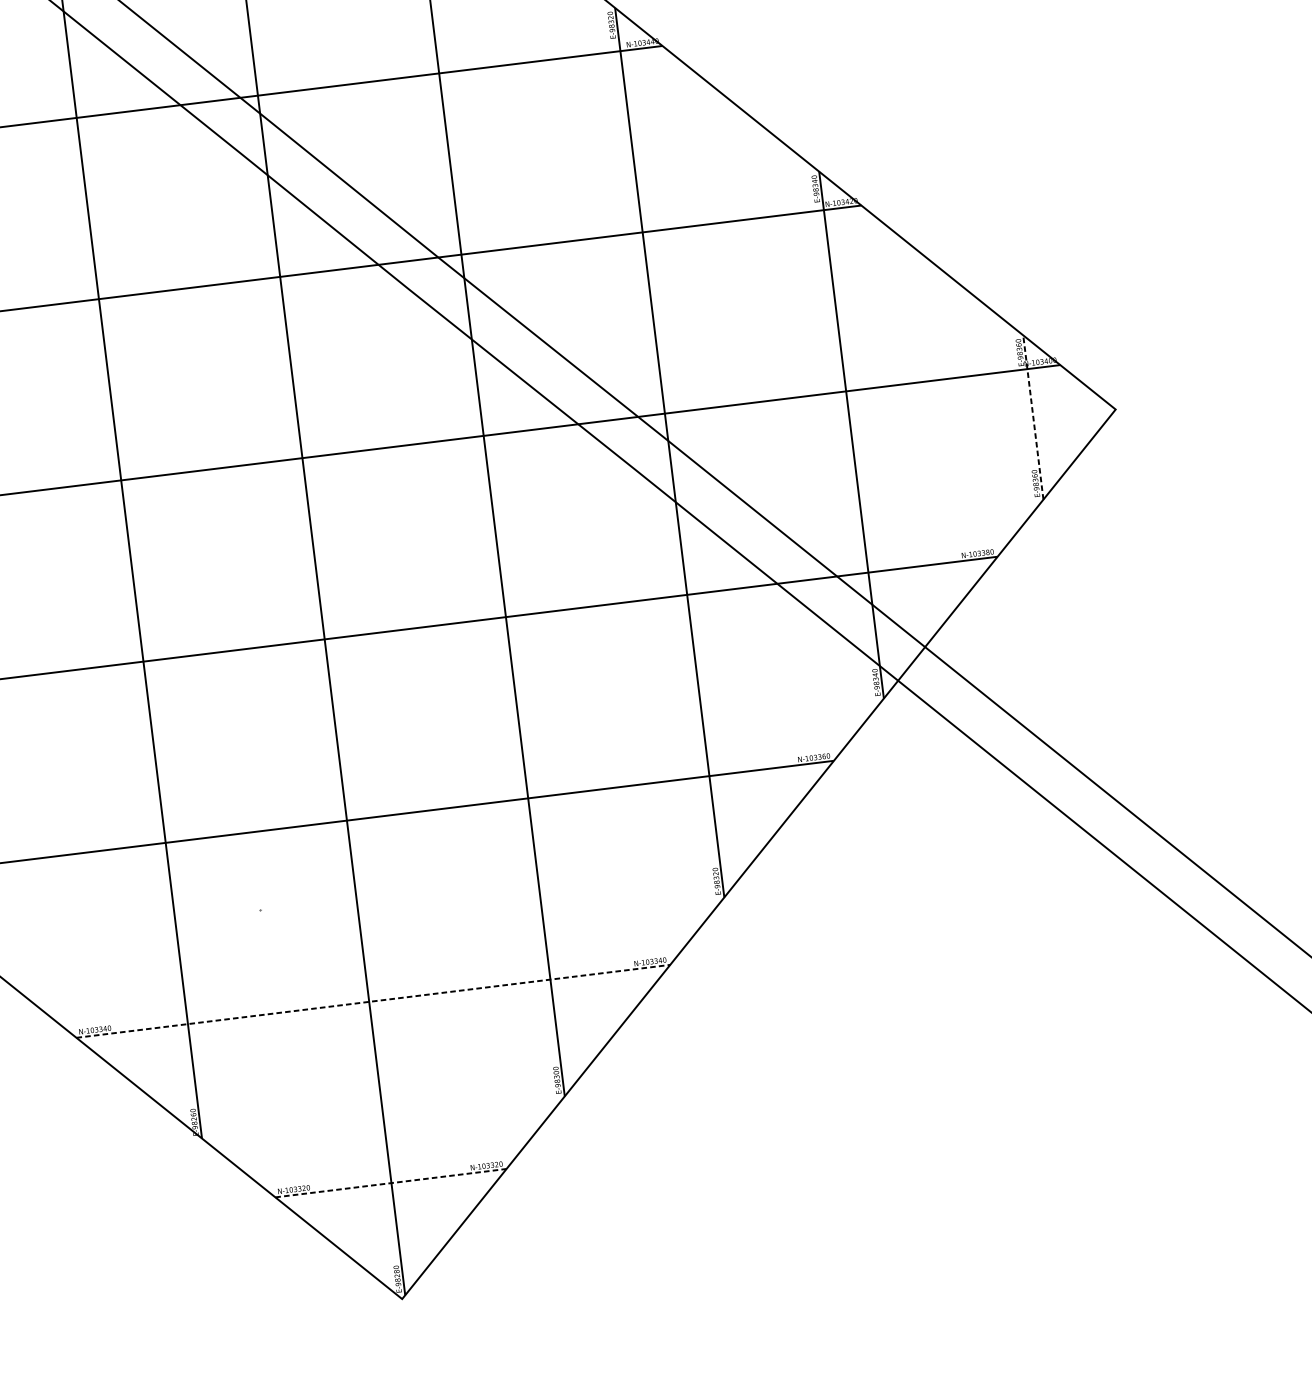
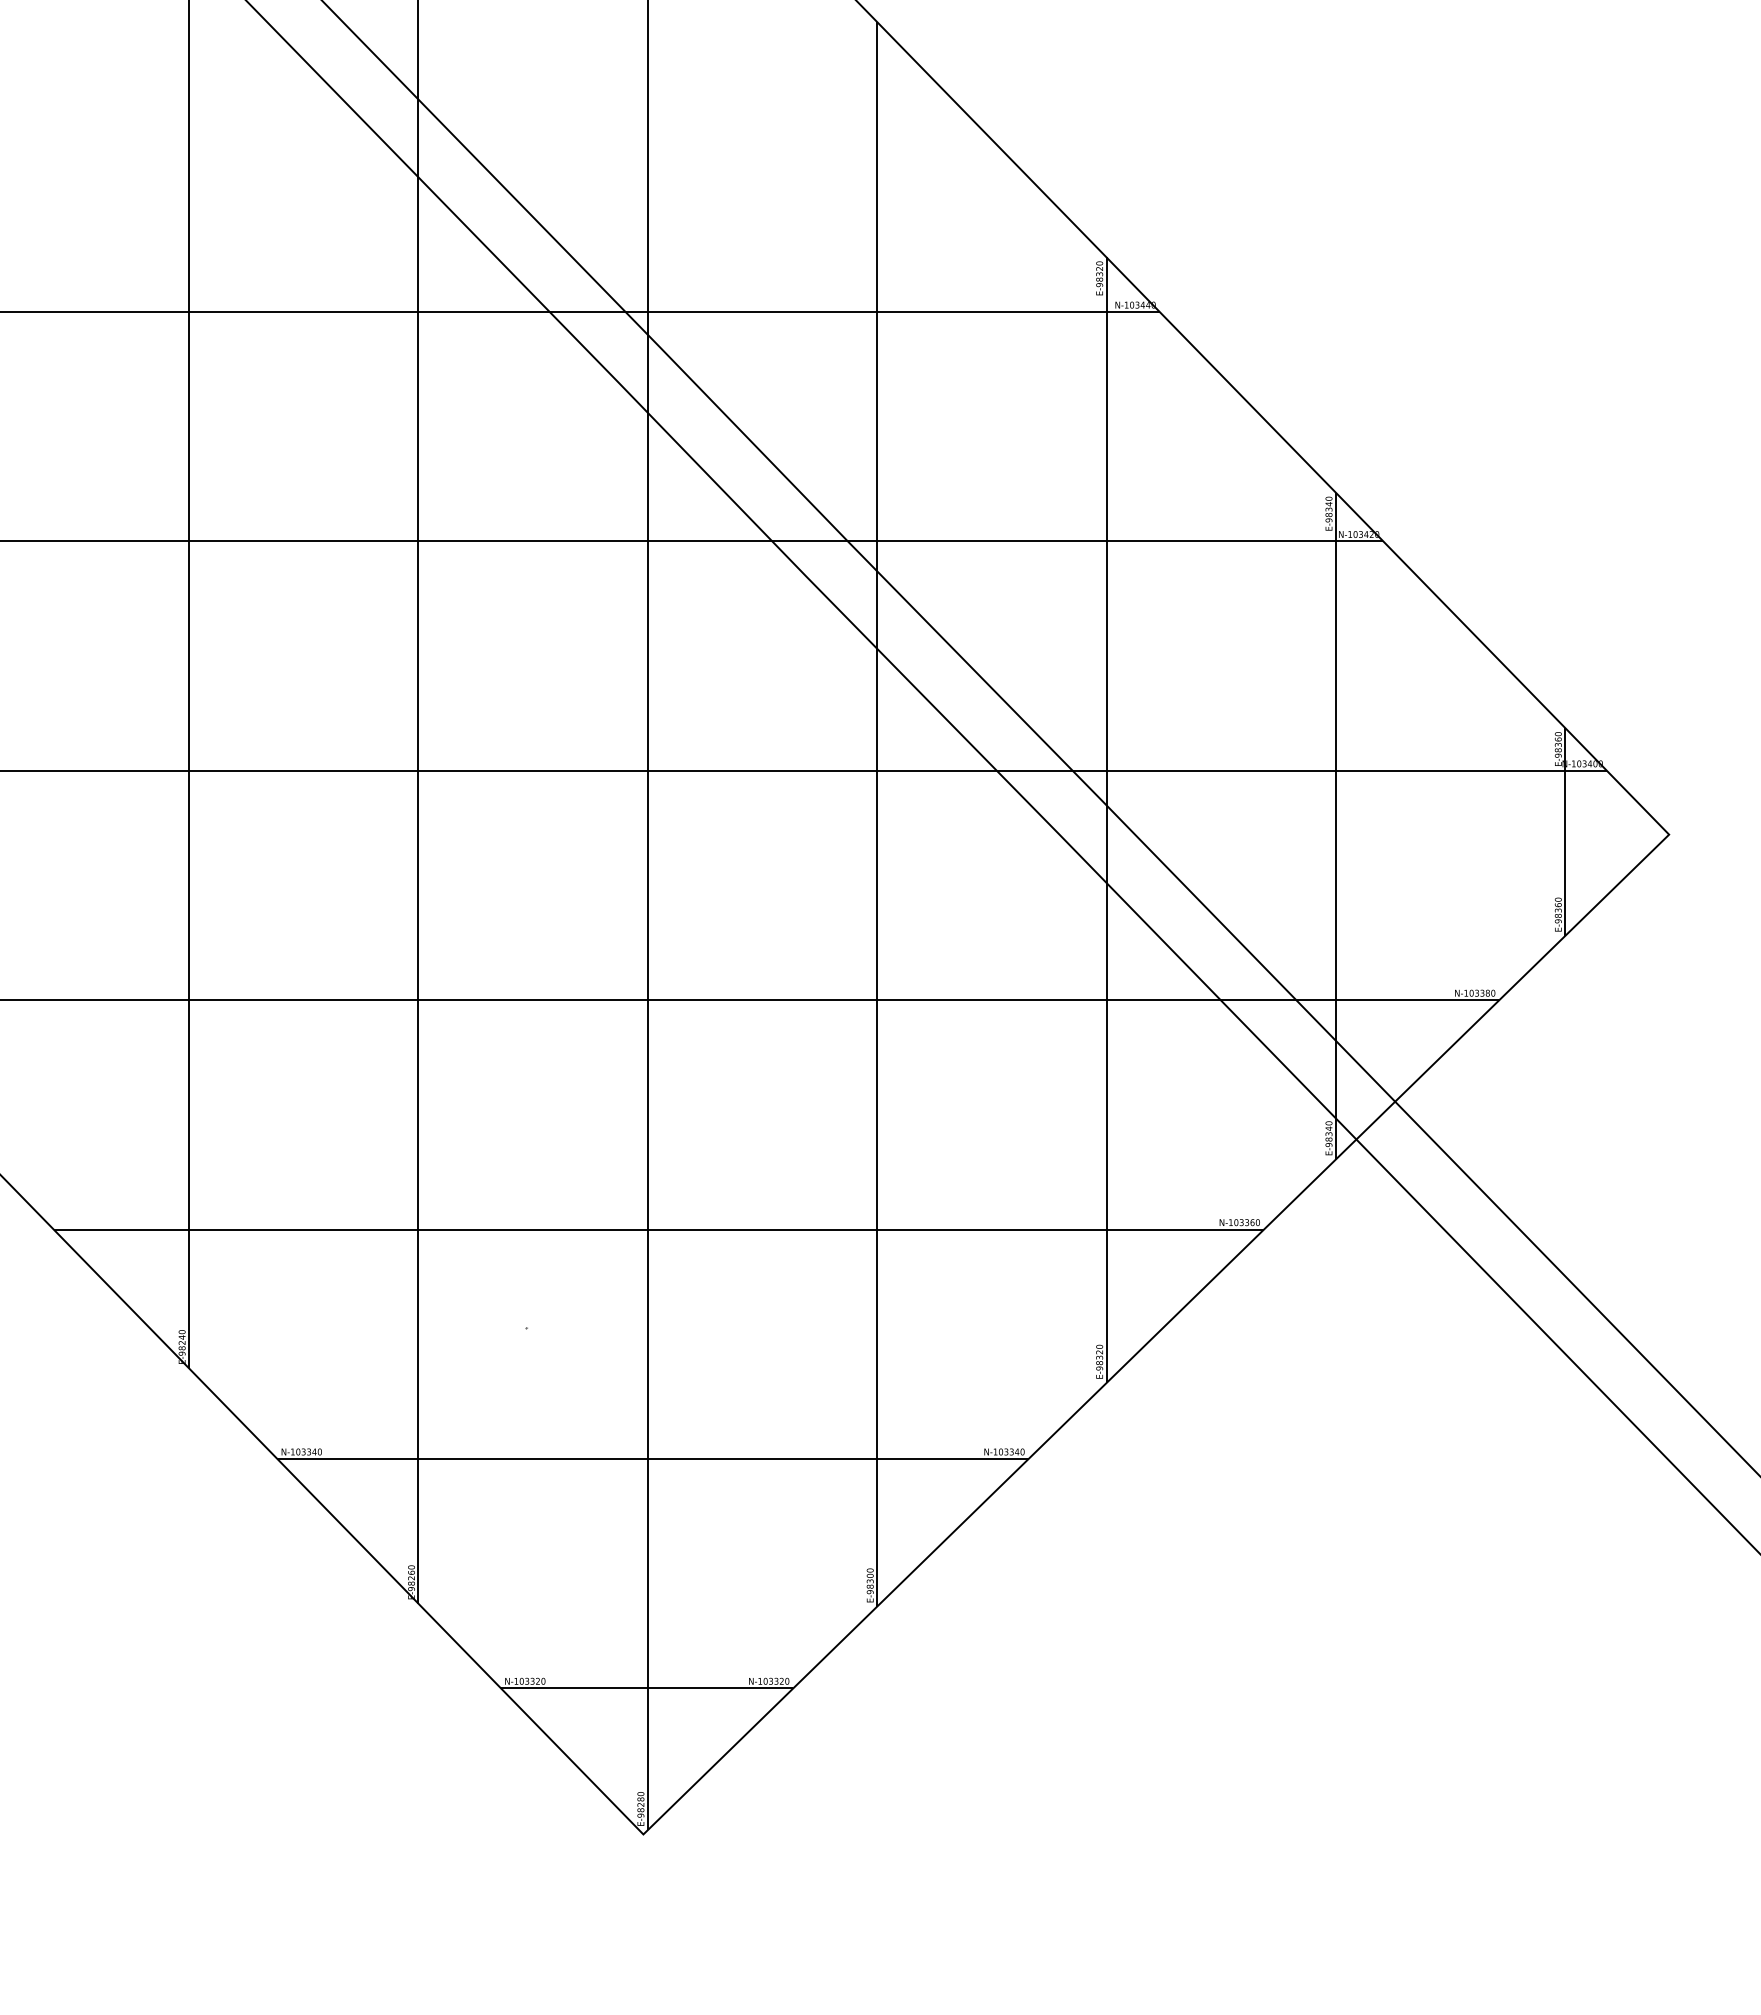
line: (1033, 417) -> (1565, 831), dashed -> solid
line: (373, 1001) -> (653, 1458), dashed -> solid
line: (391, 1183) -> (647, 1688), dashed -> solid

